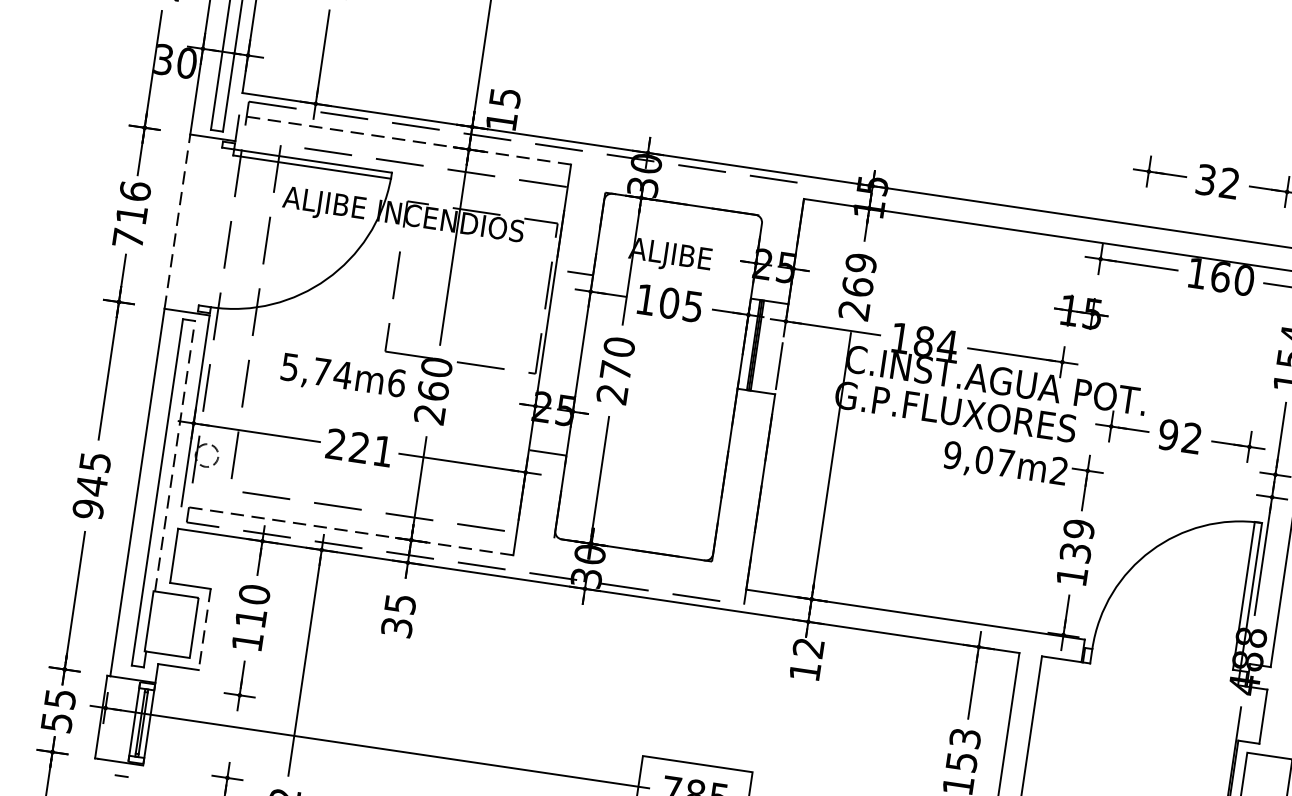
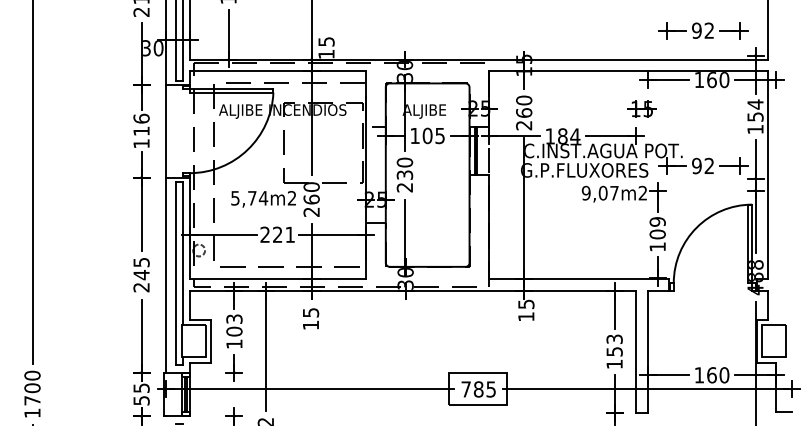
line: (404, 140) -> (277, 71), dashed -> solid
text: (1205, 179) -> (696, 30), 32 -> 92
line: (177, 220) -> (165, 130), dashed -> solid
text: (128, 237) -> (141, 143), 716 -> 116
text: (861, 263) -> (524, 100), 269 -> 260
text: (615, 369) -> (404, 174), 270 -> 230
text: (395, 383) -> (291, 198), 5,74m6 -> 5,74m2
line: (174, 456) -> (182, 253), dashed -> solid
text: (88, 509) -> (141, 287), 945 -> 245
line: (346, 530) -> (277, 278), dashed -> solid
text: (1075, 552) -> (657, 234), 139 -> 109
text: (252, 606) -> (234, 325), 110 -> 103
text: (396, 625) -> (310, 324), 35 -> 15
line: (205, 630) -> (211, 341), dashed -> solid
text: (809, 646) -> (526, 303), 12 -> 15

